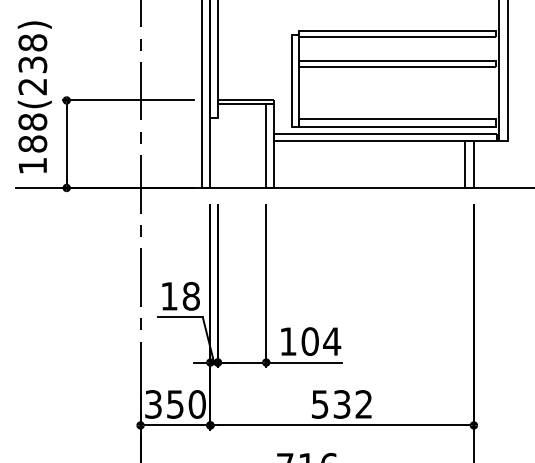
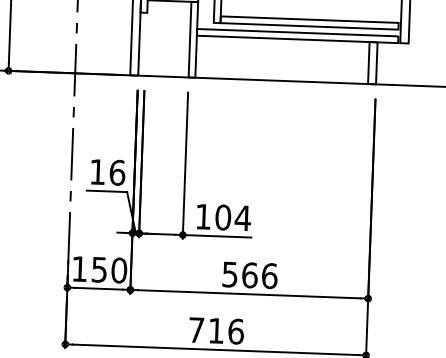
text: (191, 296) -> (117, 172), 18 -> 16
text: (153, 404) -> (79, 269), 350 -> 150
text: (352, 404) -> (259, 275), 532 -> 566

